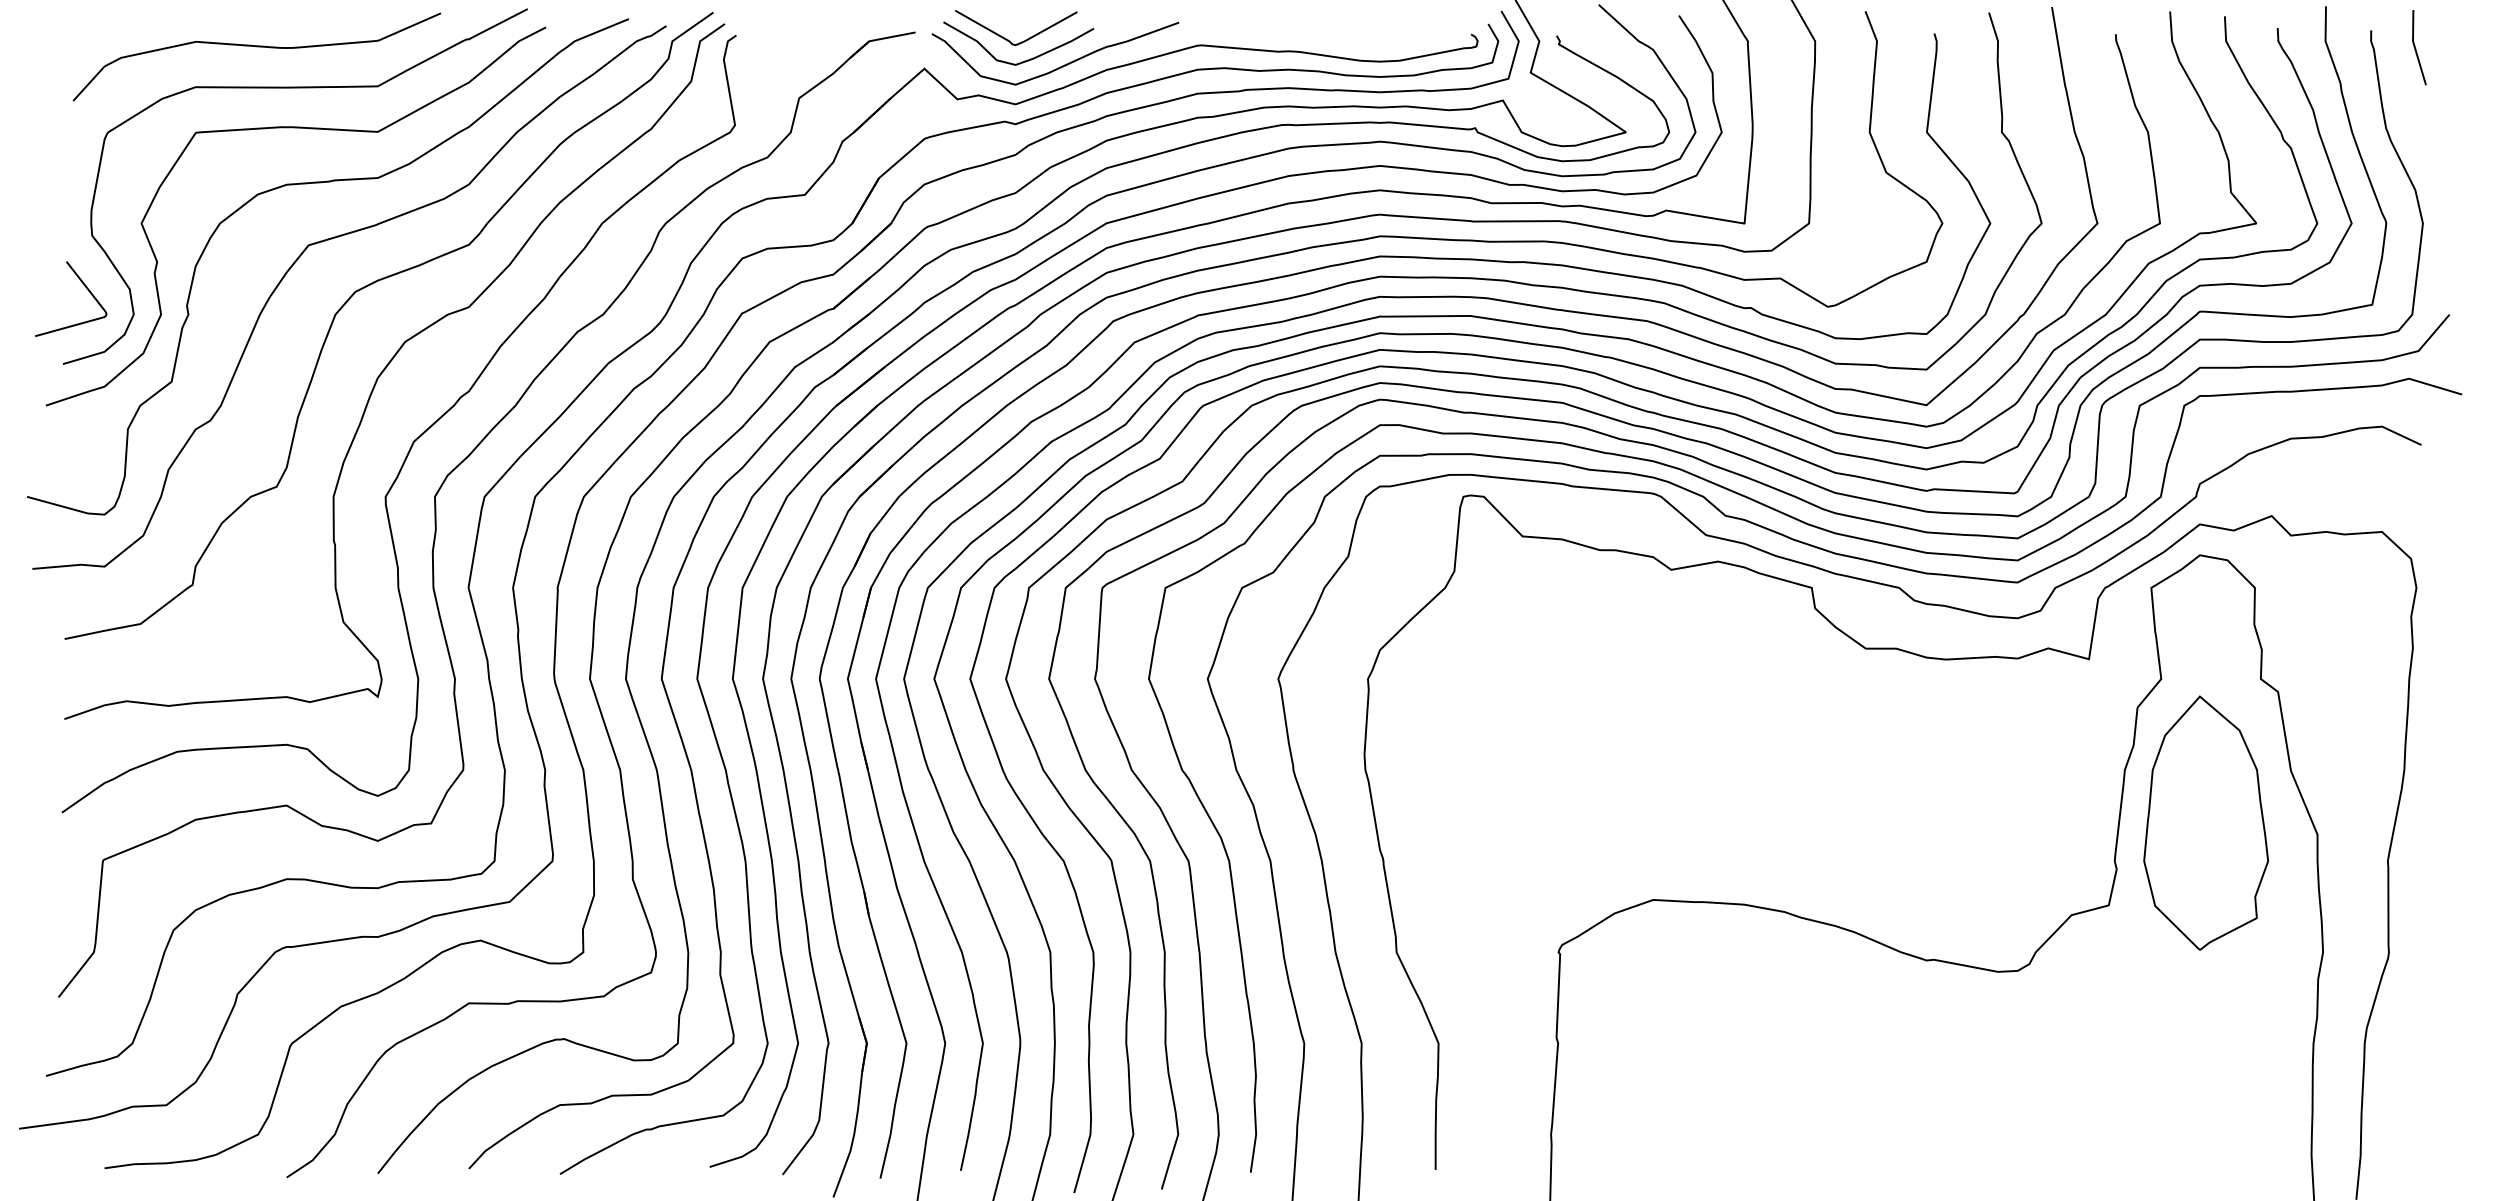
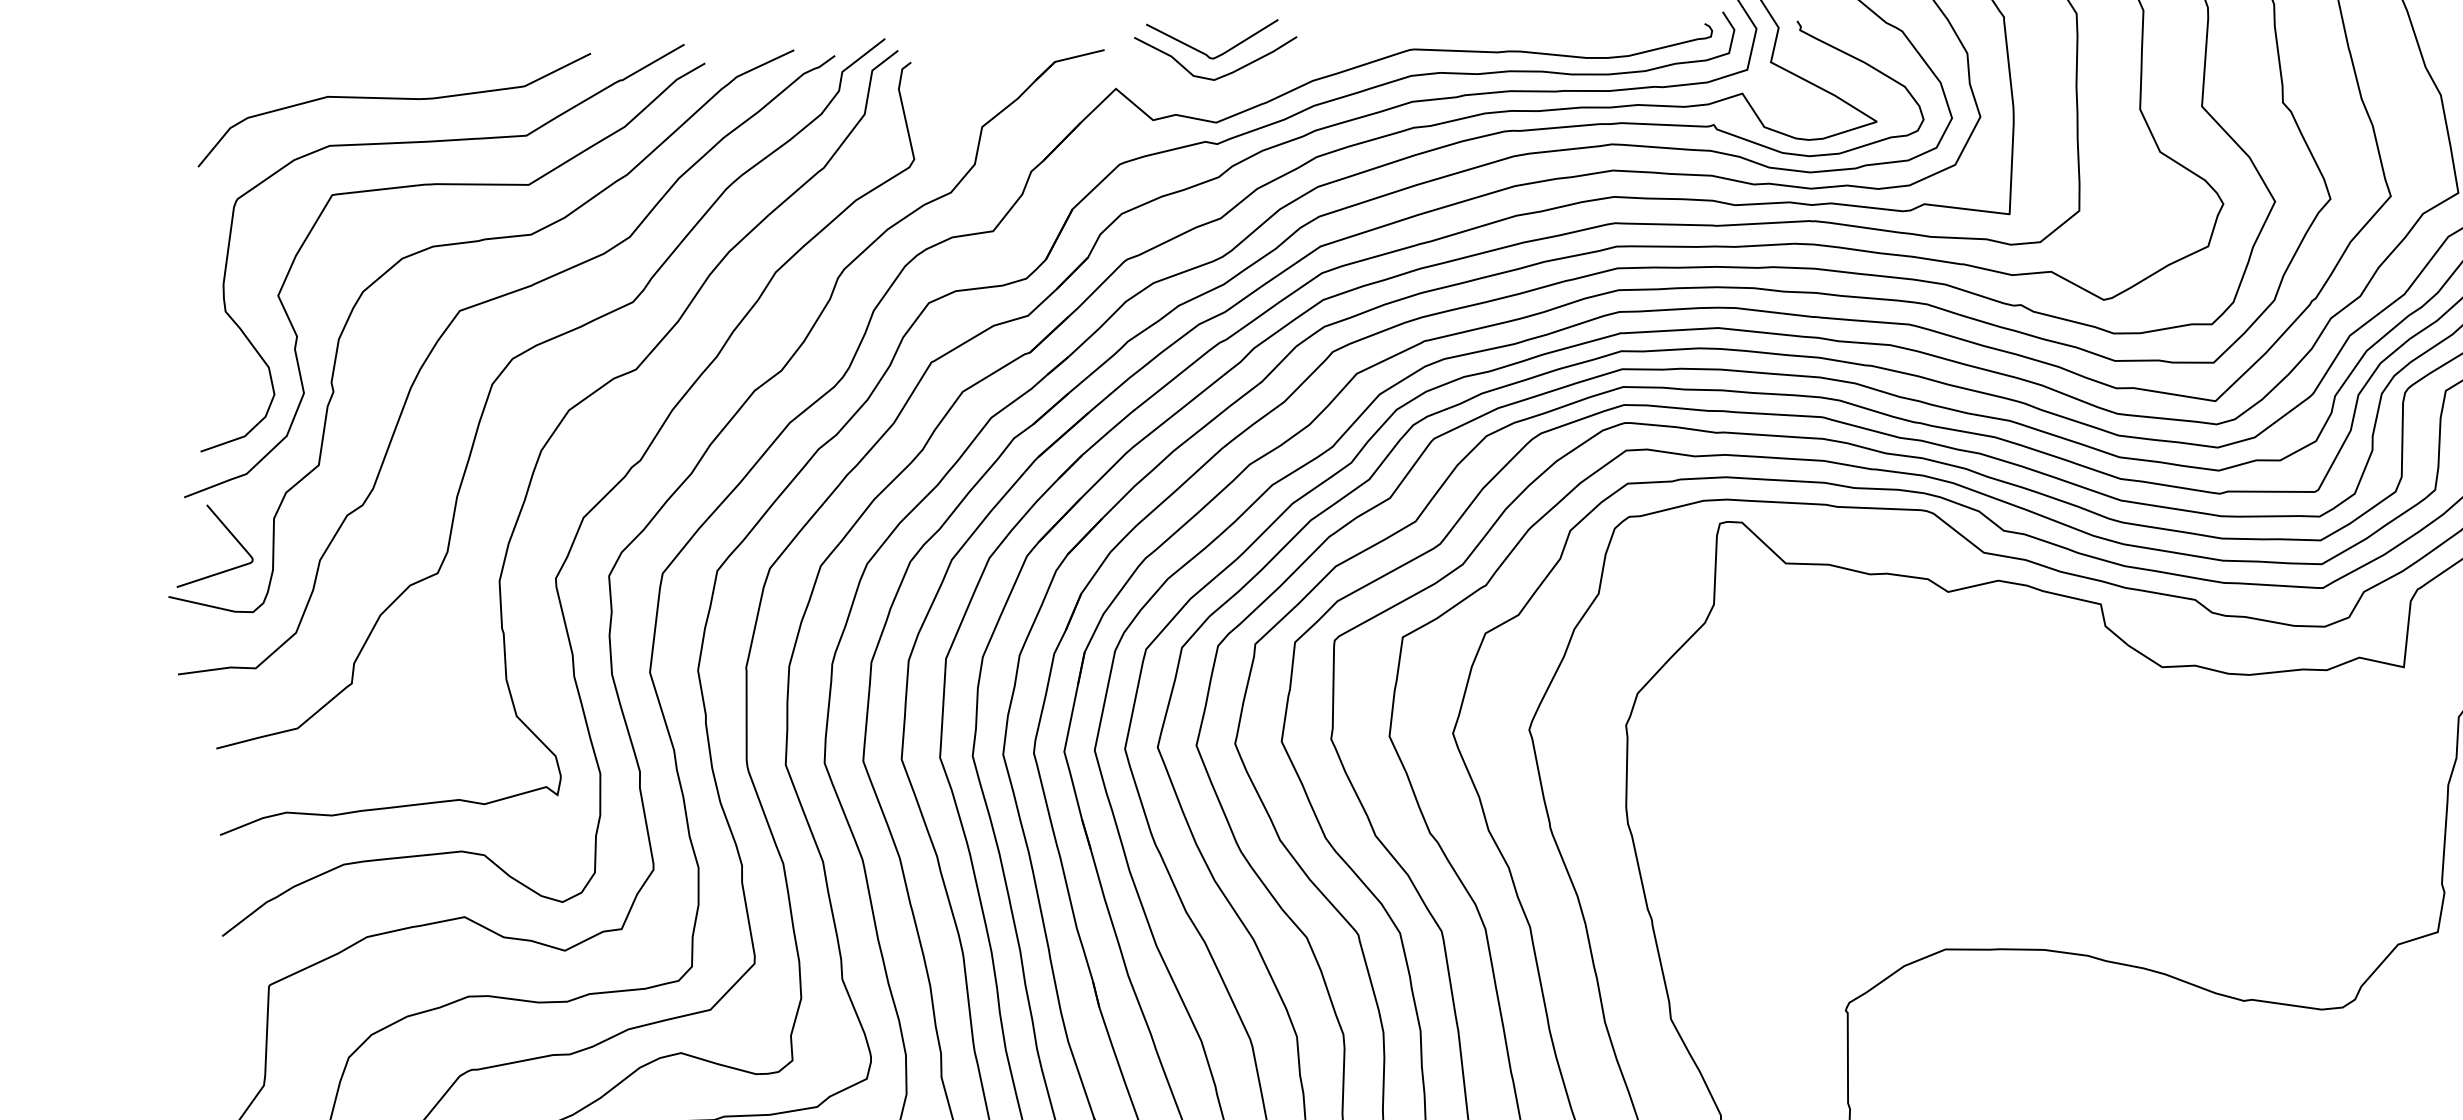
curve: (1062, 65) -> (1264, 78), removed
curve: (83, 285) -> (226, 529), moved

